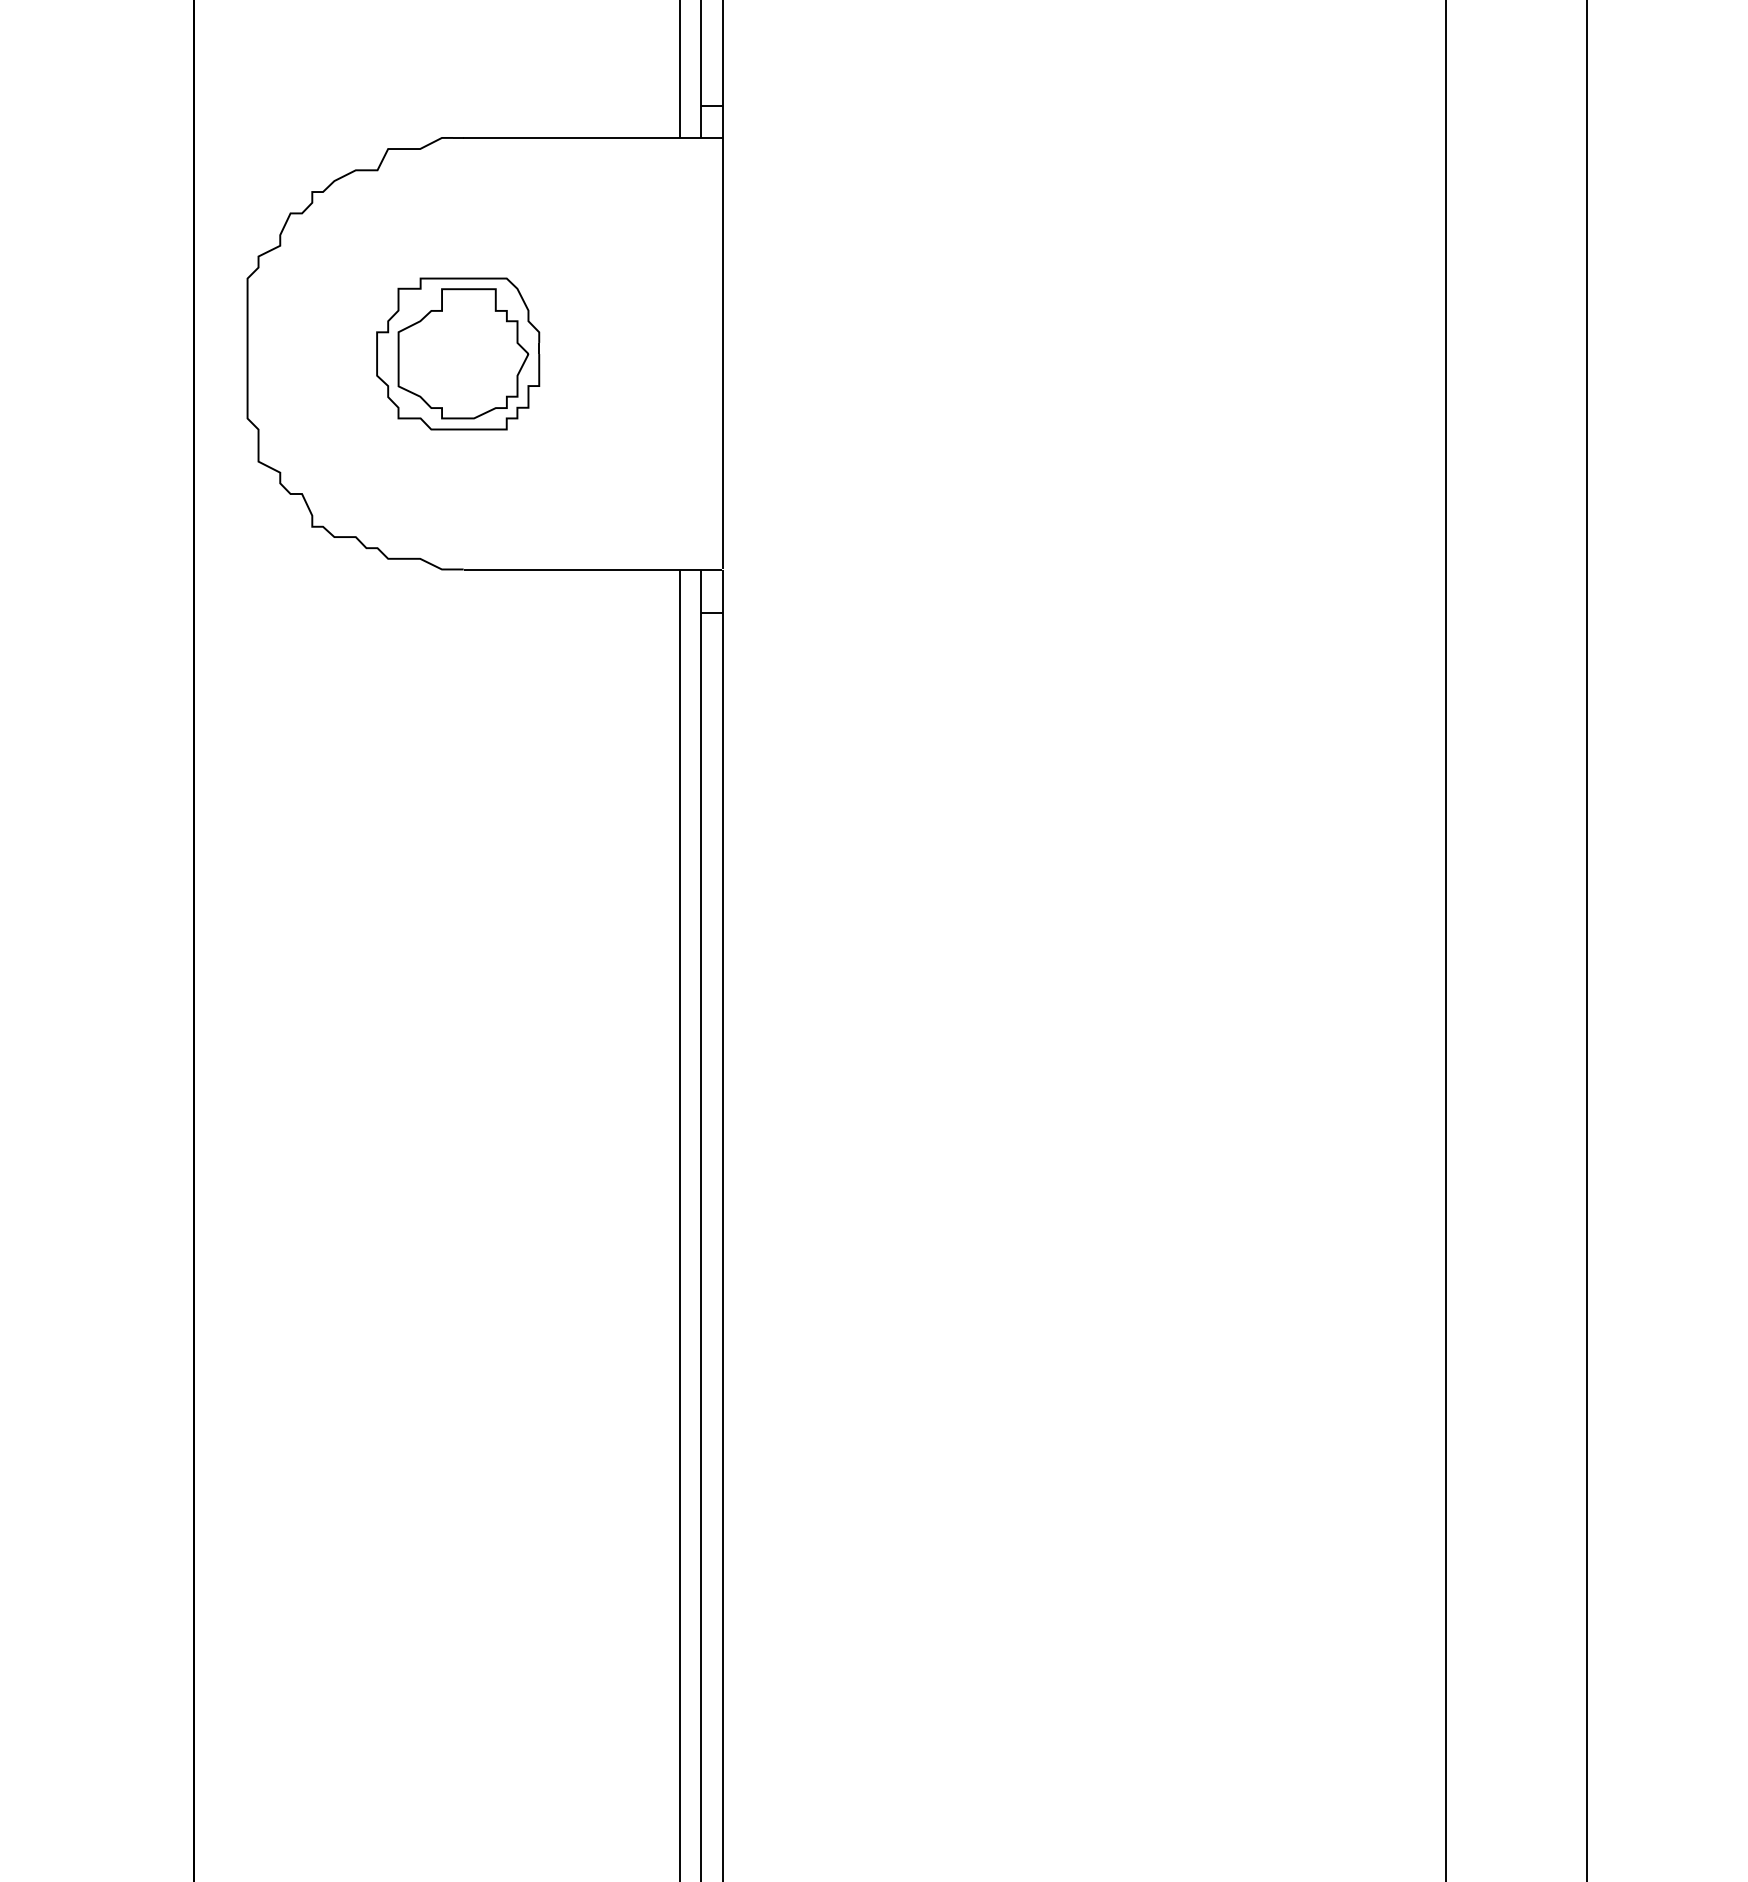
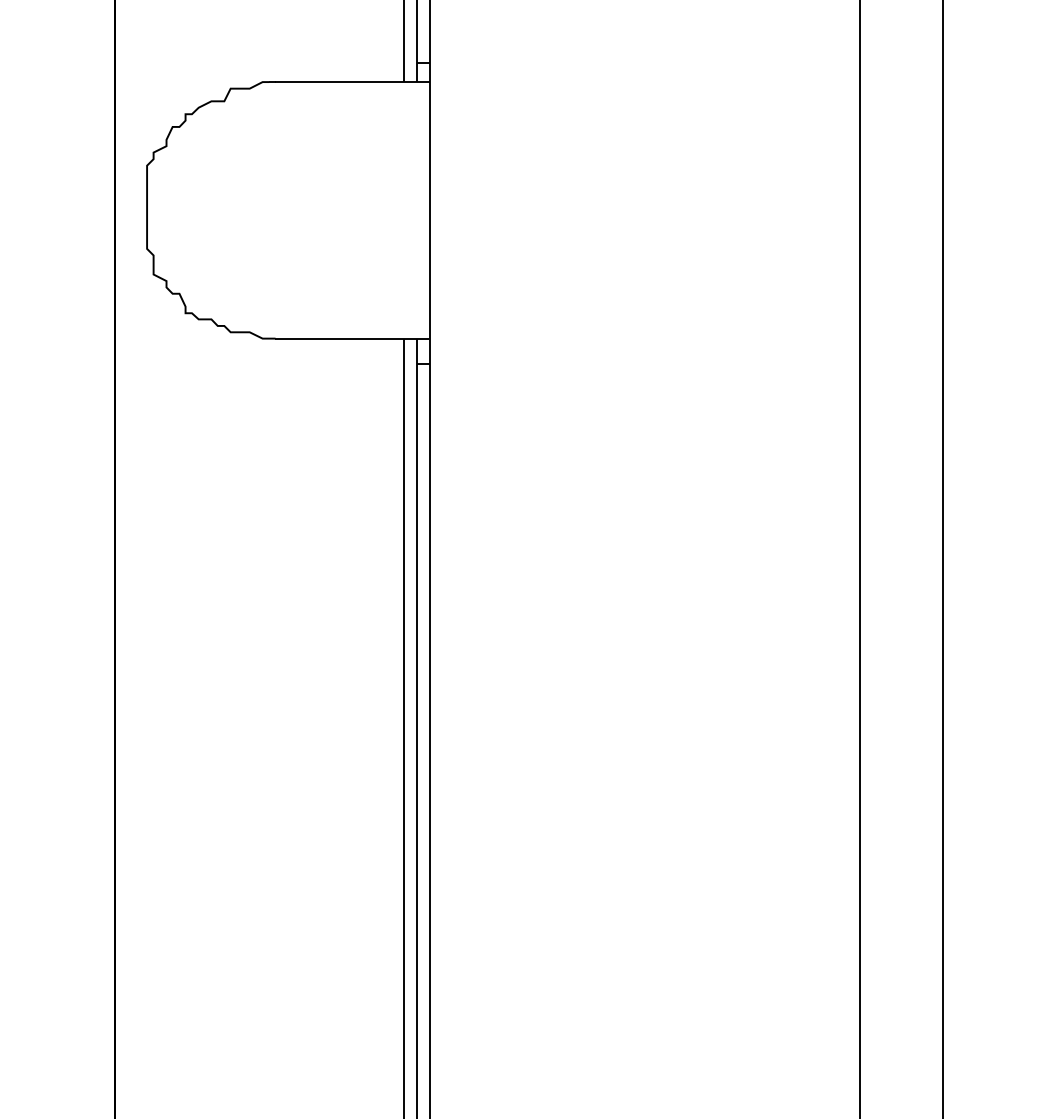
part: (458, 353) -> (272, 210), removed

